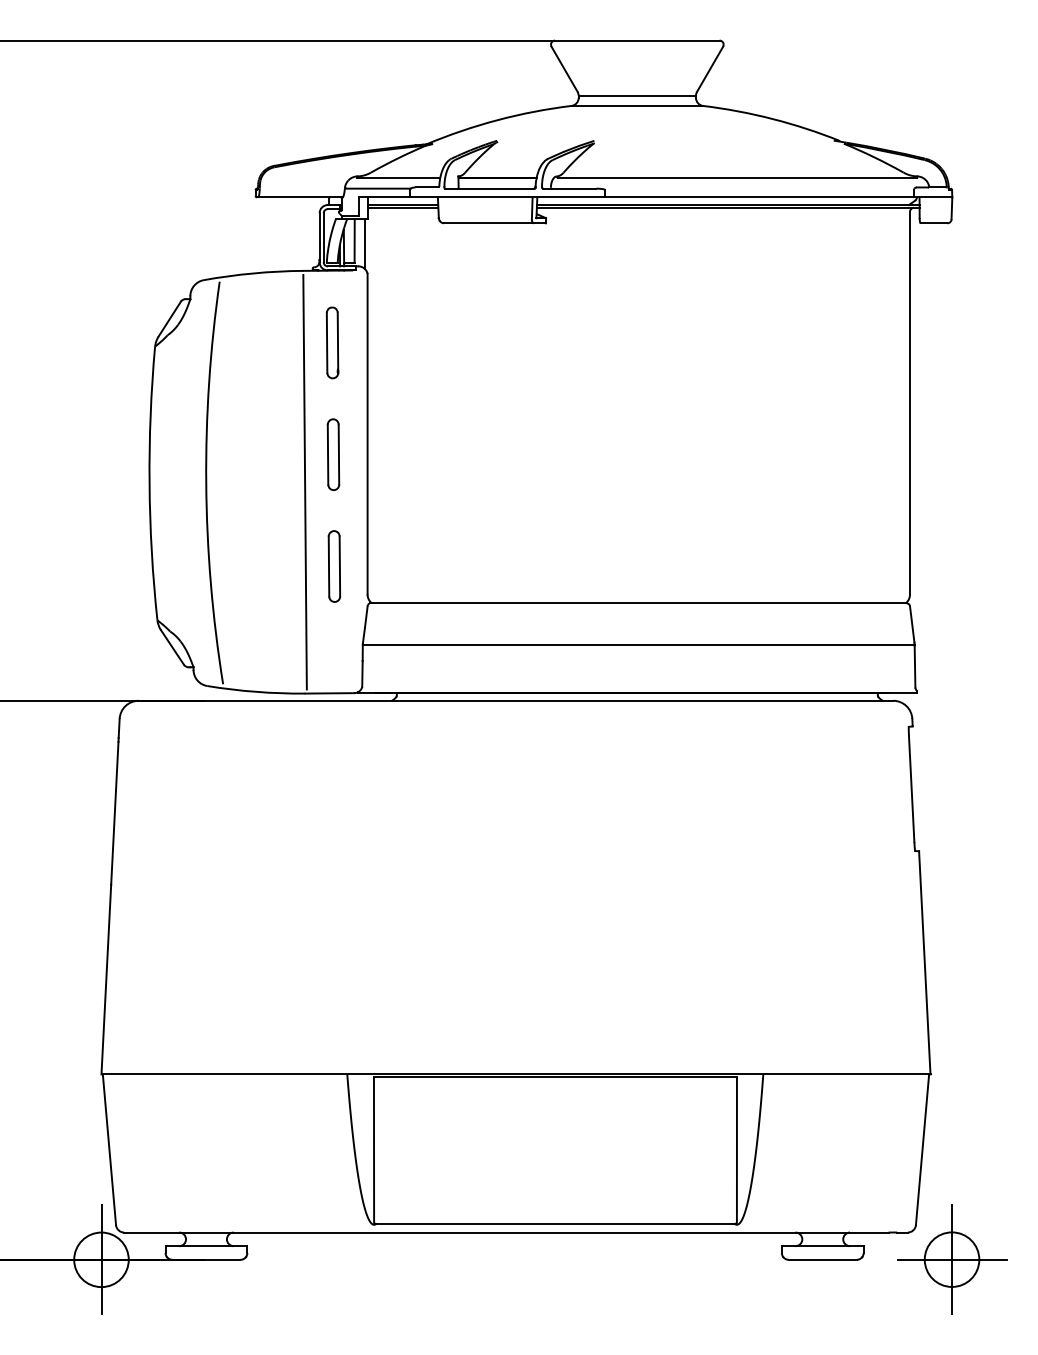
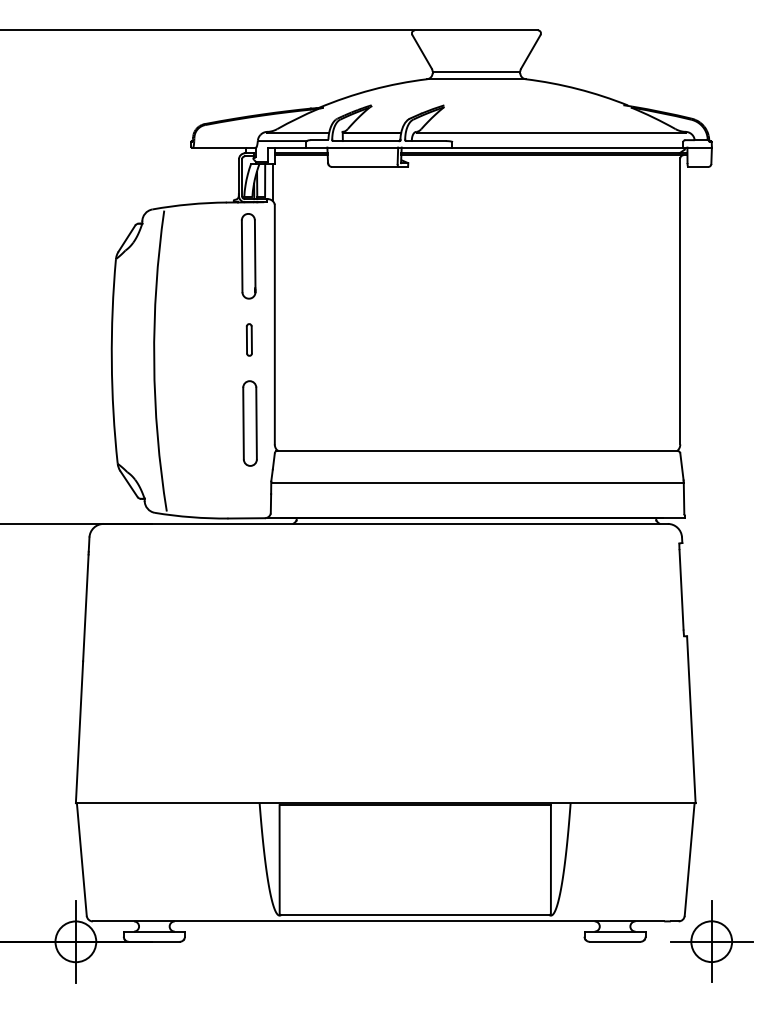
part: (332, 343) -> (248, 256), size x1.6
part: (333, 454) -> (249, 339), size x0.6
line: (304, 482) -> (227, 360), removed
part: (333, 566) -> (249, 423), size x1.6

